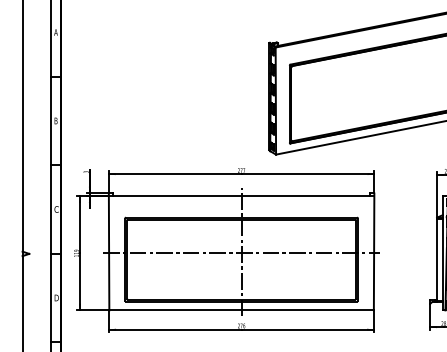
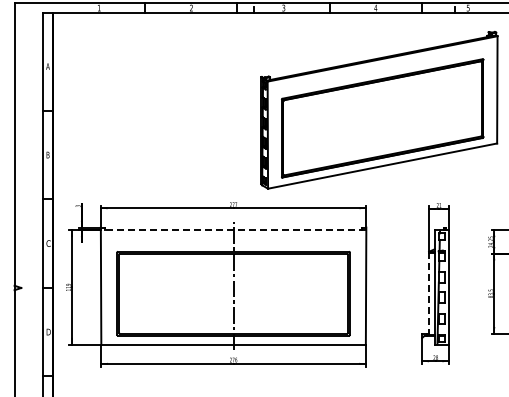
line: (241, 196) -> (233, 230), solid -> dashed
line: (241, 253) -> (233, 287), removed
line: (437, 259) -> (429, 293), solid -> dashed

